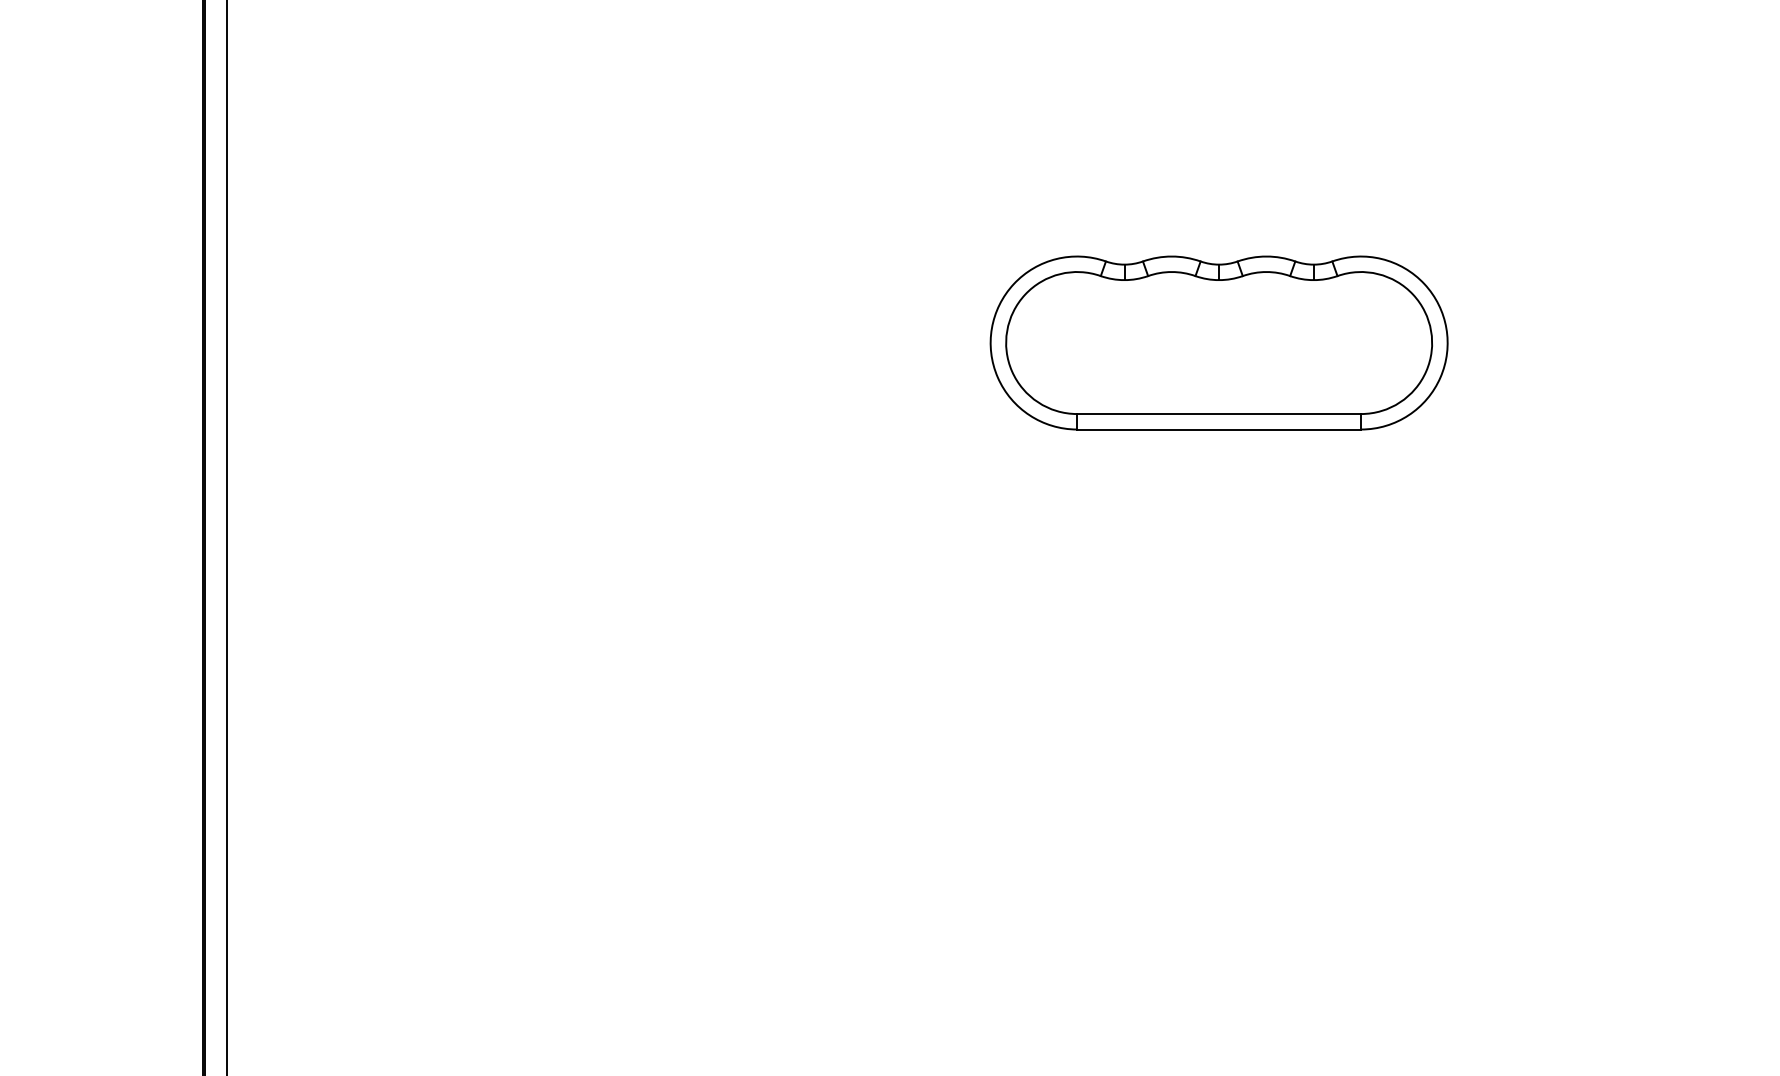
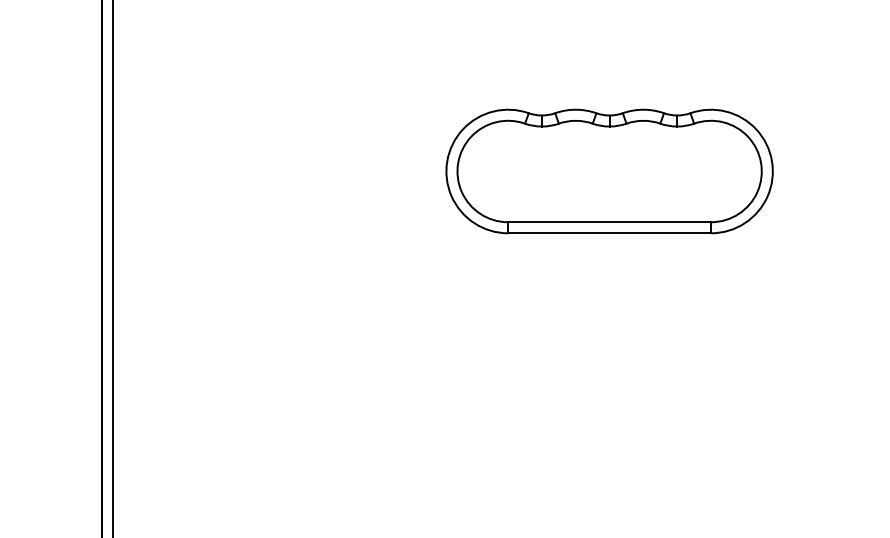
part: (1218, 343) -> (609, 171), size x1.43

